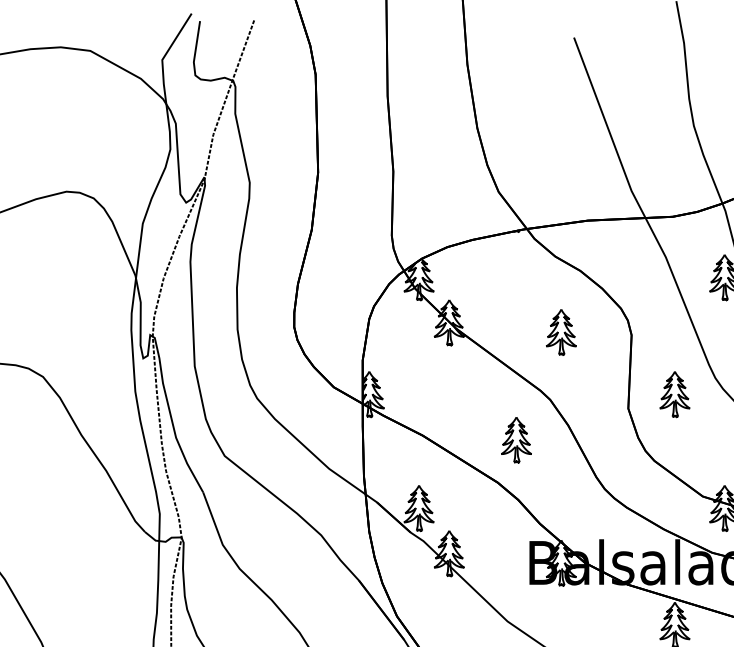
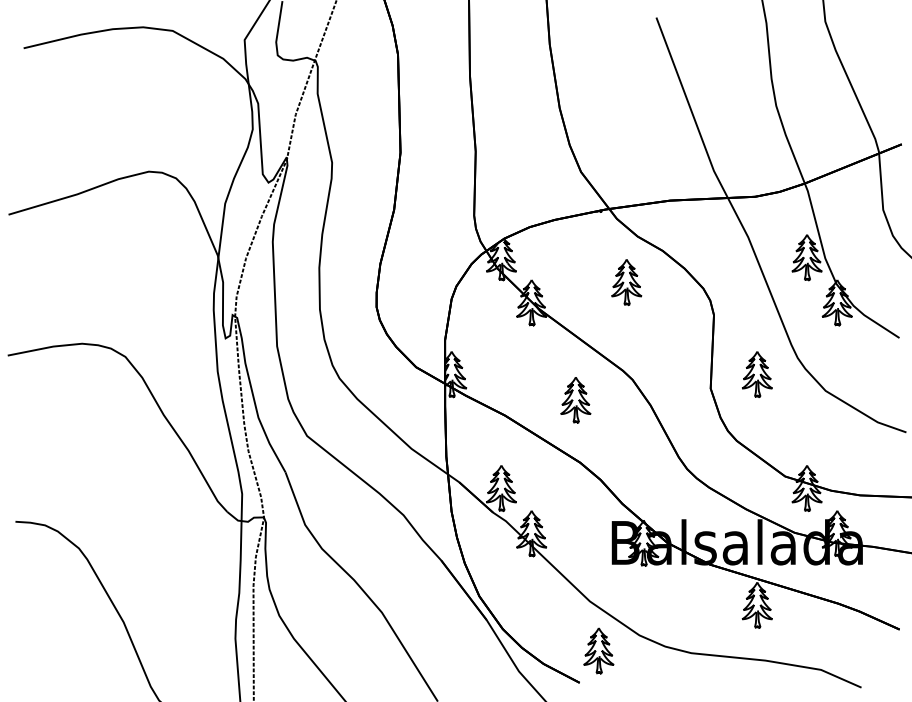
part: (561, 332) -> (626, 282), moved
part: (516, 440) -> (575, 400), moved

